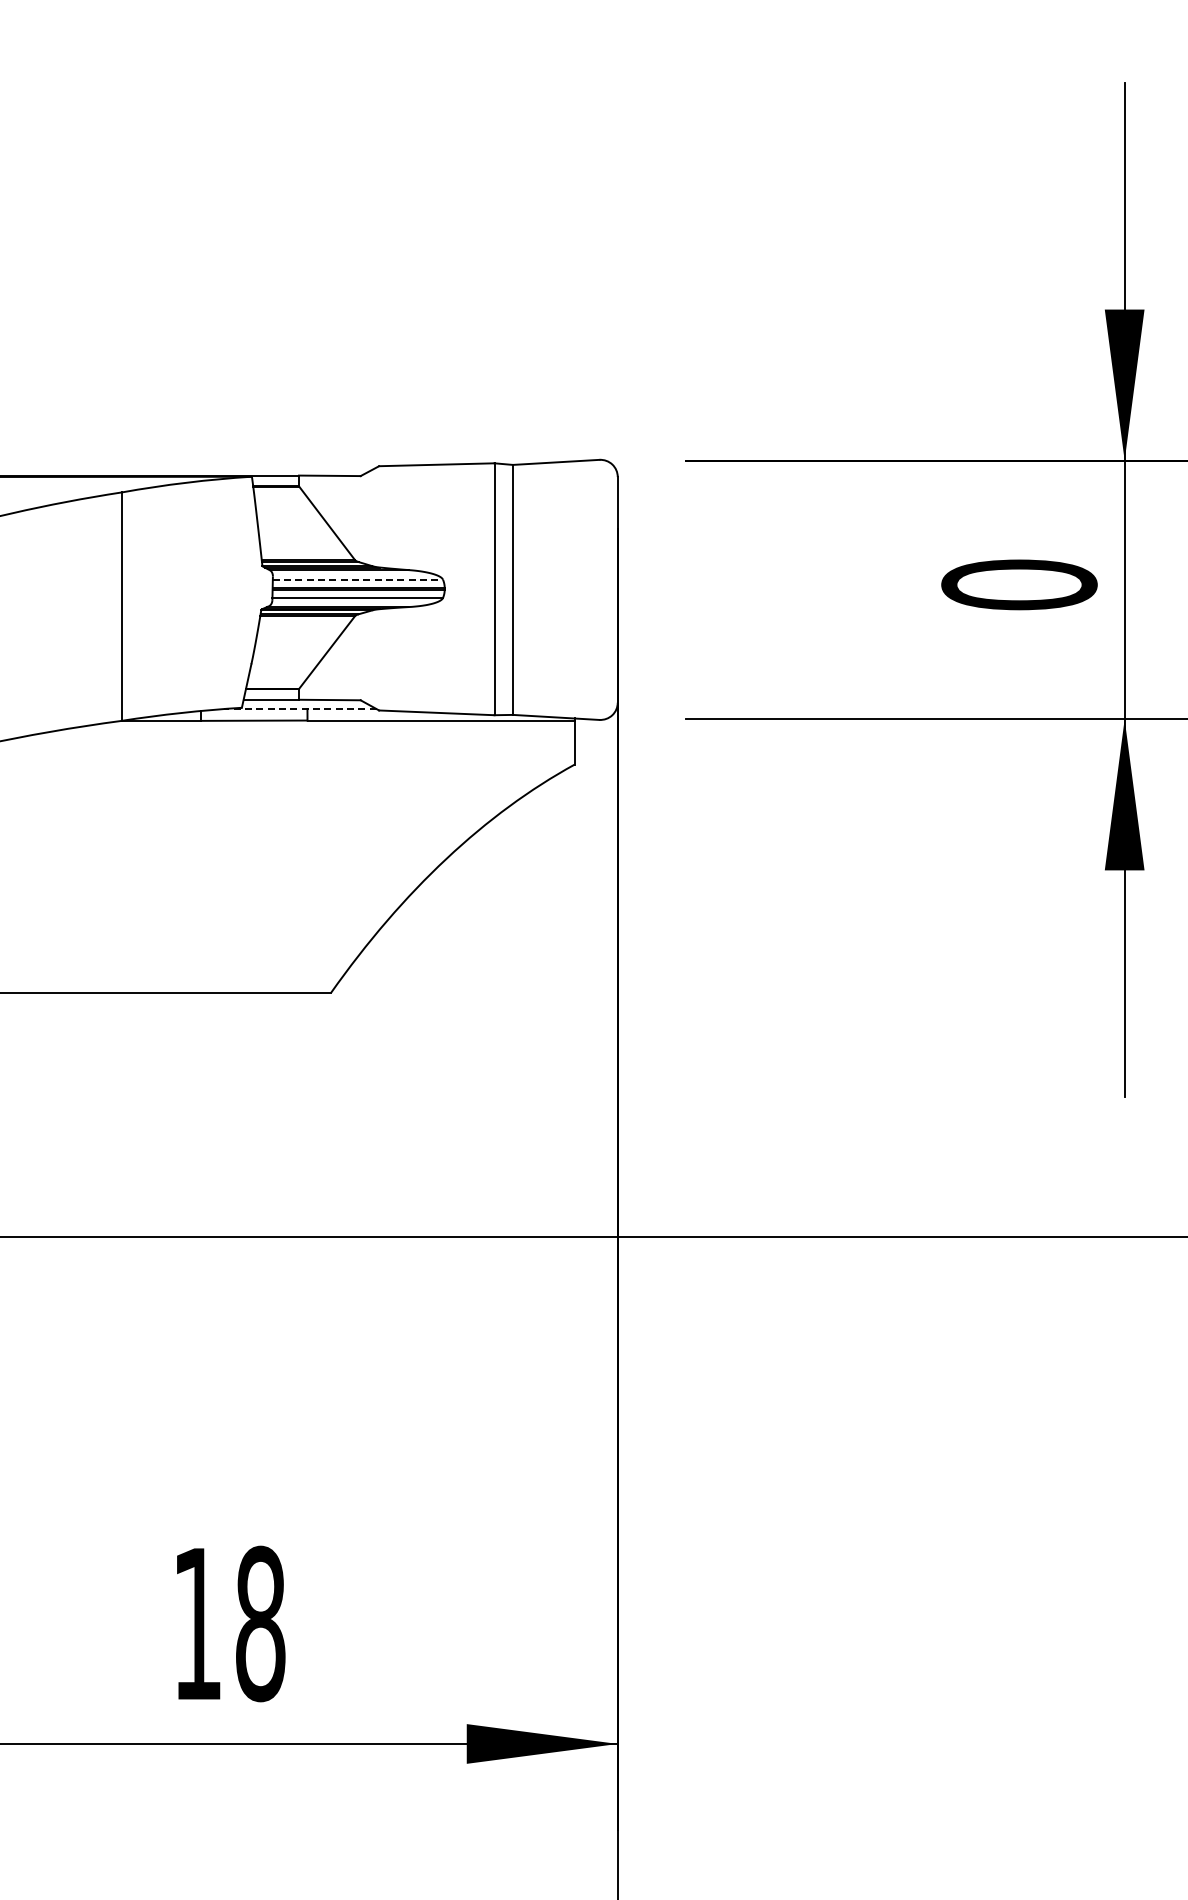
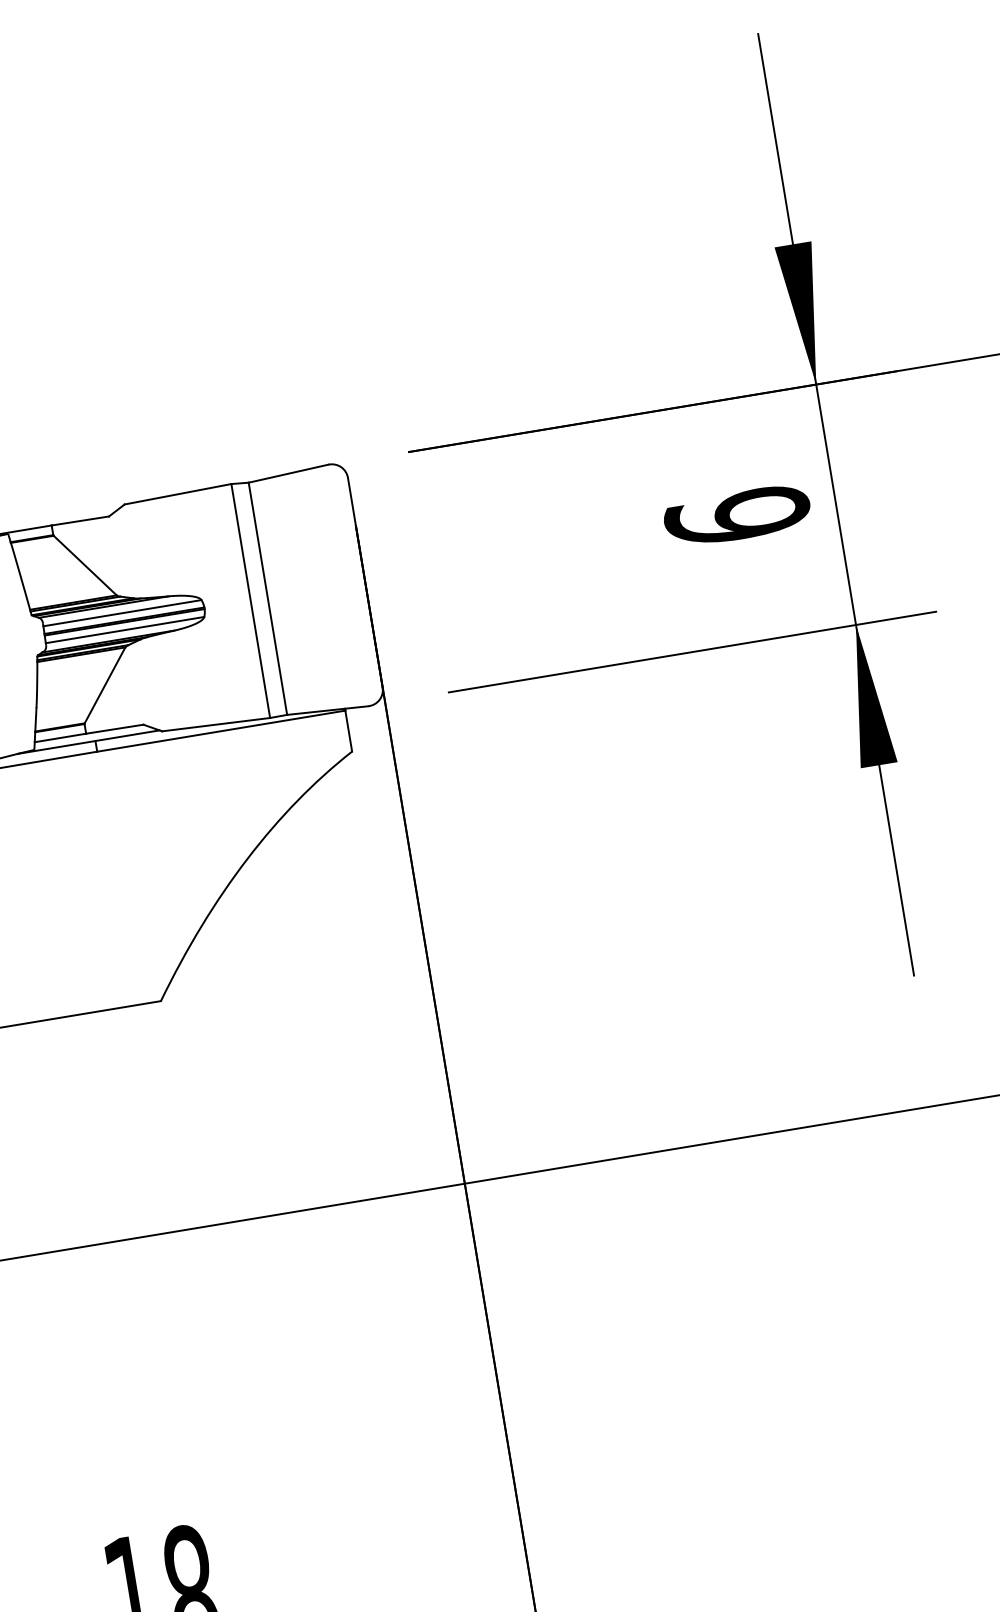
line: (358, 579) -> (122, 612), dashed -> solid
text: (1019, 584) -> (737, 515), 0 -> 6
line: (299, 709) -> (88, 742), dashed -> solid

